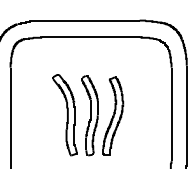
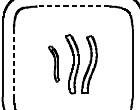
line: (91, 37) -> (73, 6), solid -> dashed
line: (10, 114) -> (13, 63), solid -> dashed
part: (64, 115) -> (53, 64), size x0.6

